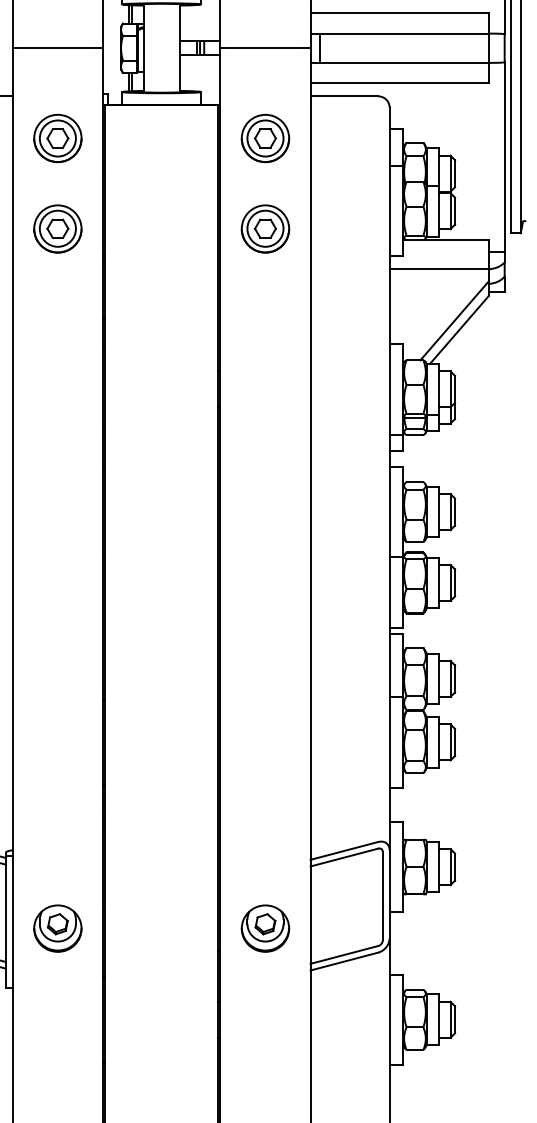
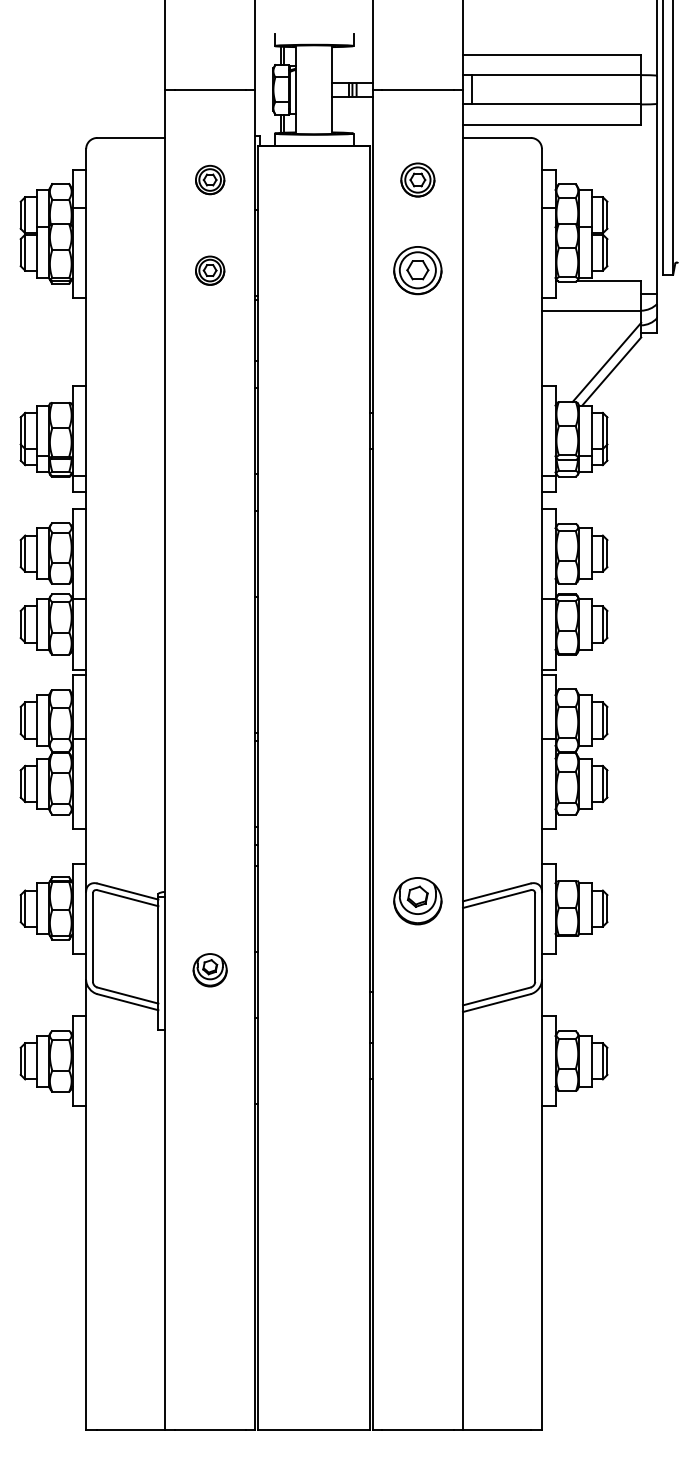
part: (57, 137) -> (209, 179), size x0.6
part: (265, 137) -> (417, 179), size x0.7
part: (57, 228) -> (209, 270), size x0.6
part: (57, 928) -> (209, 970), size x0.7
part: (265, 928) -> (417, 901), moved

